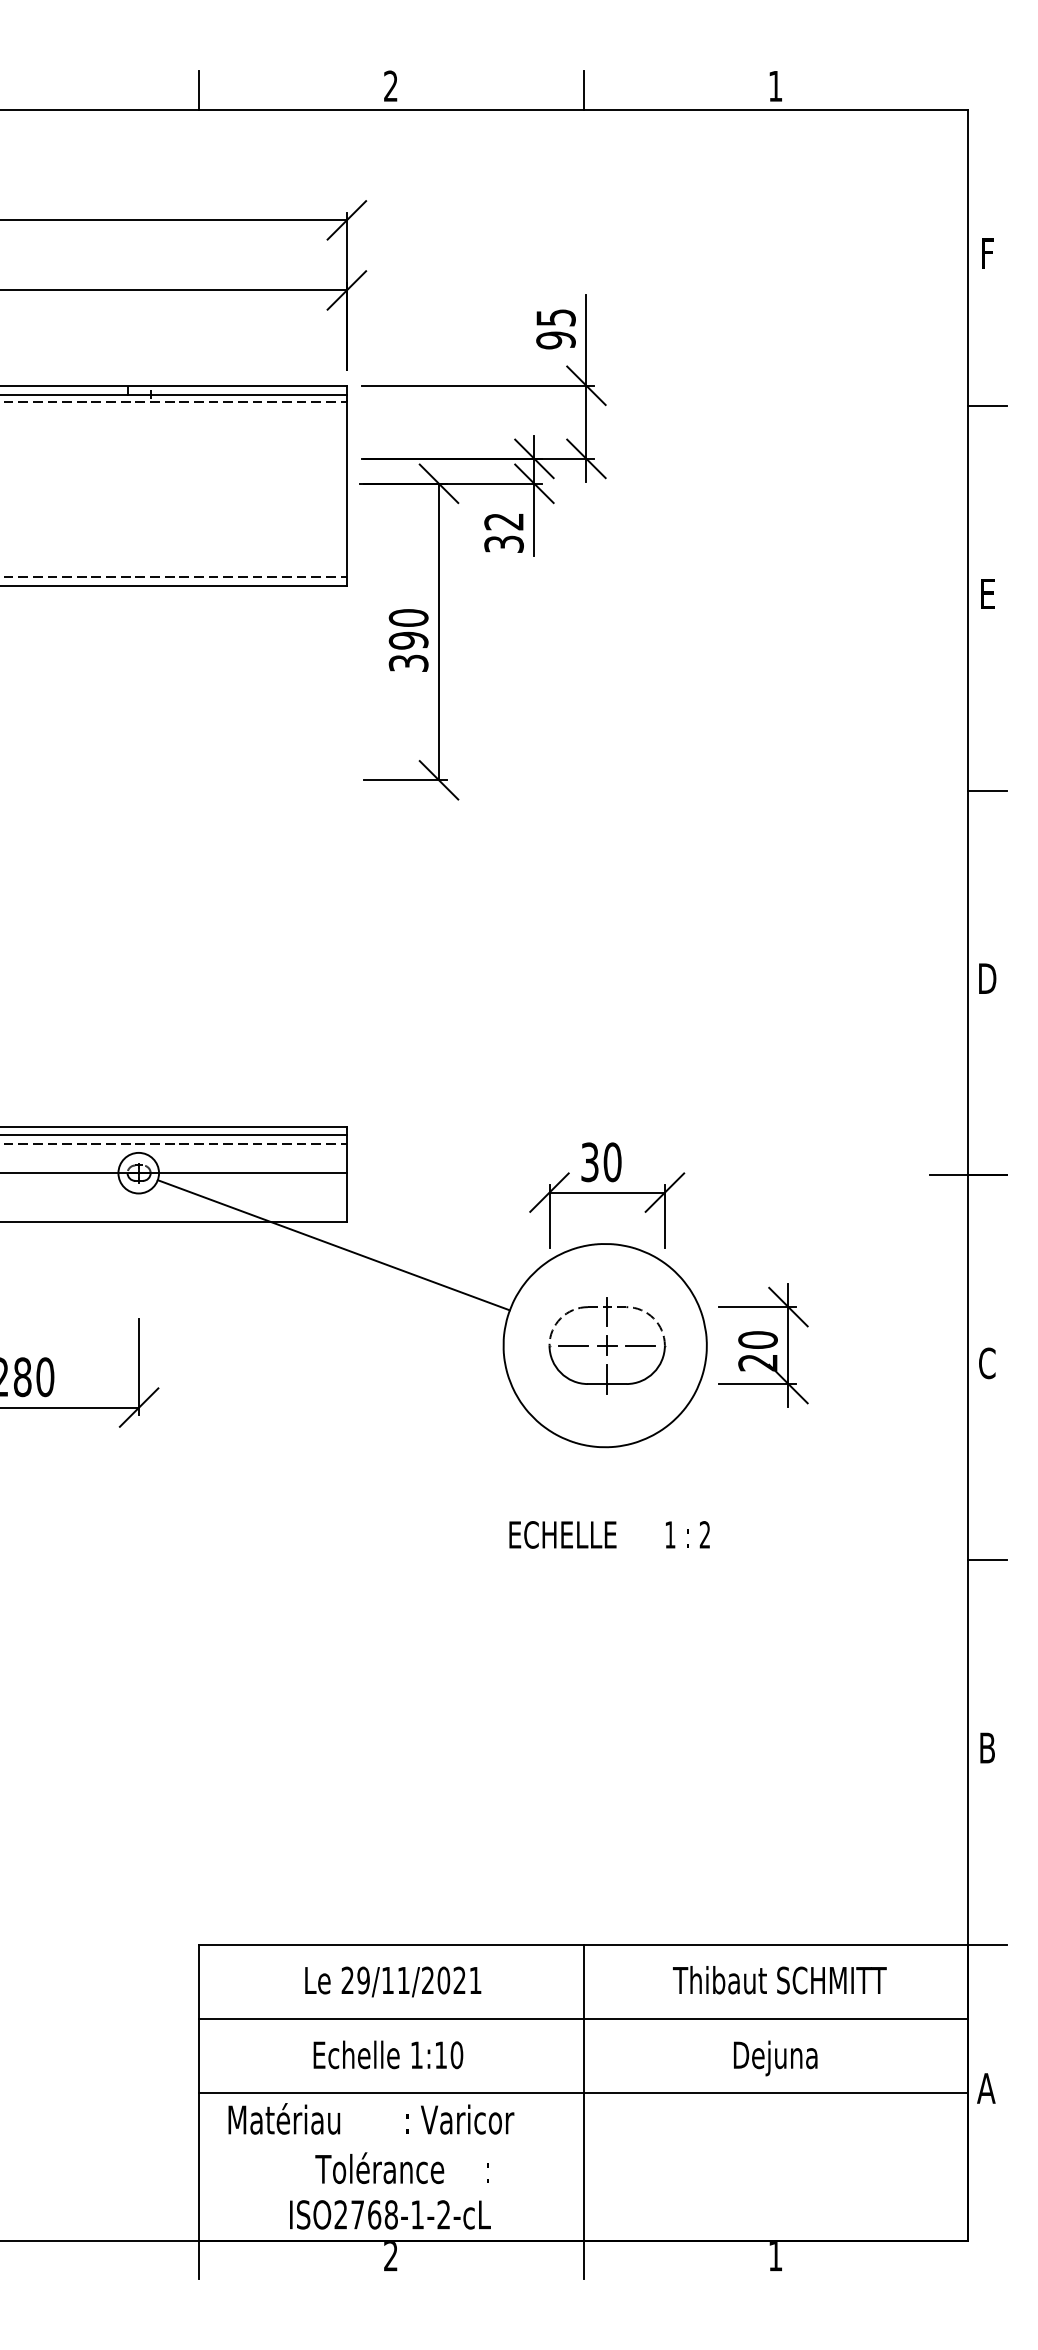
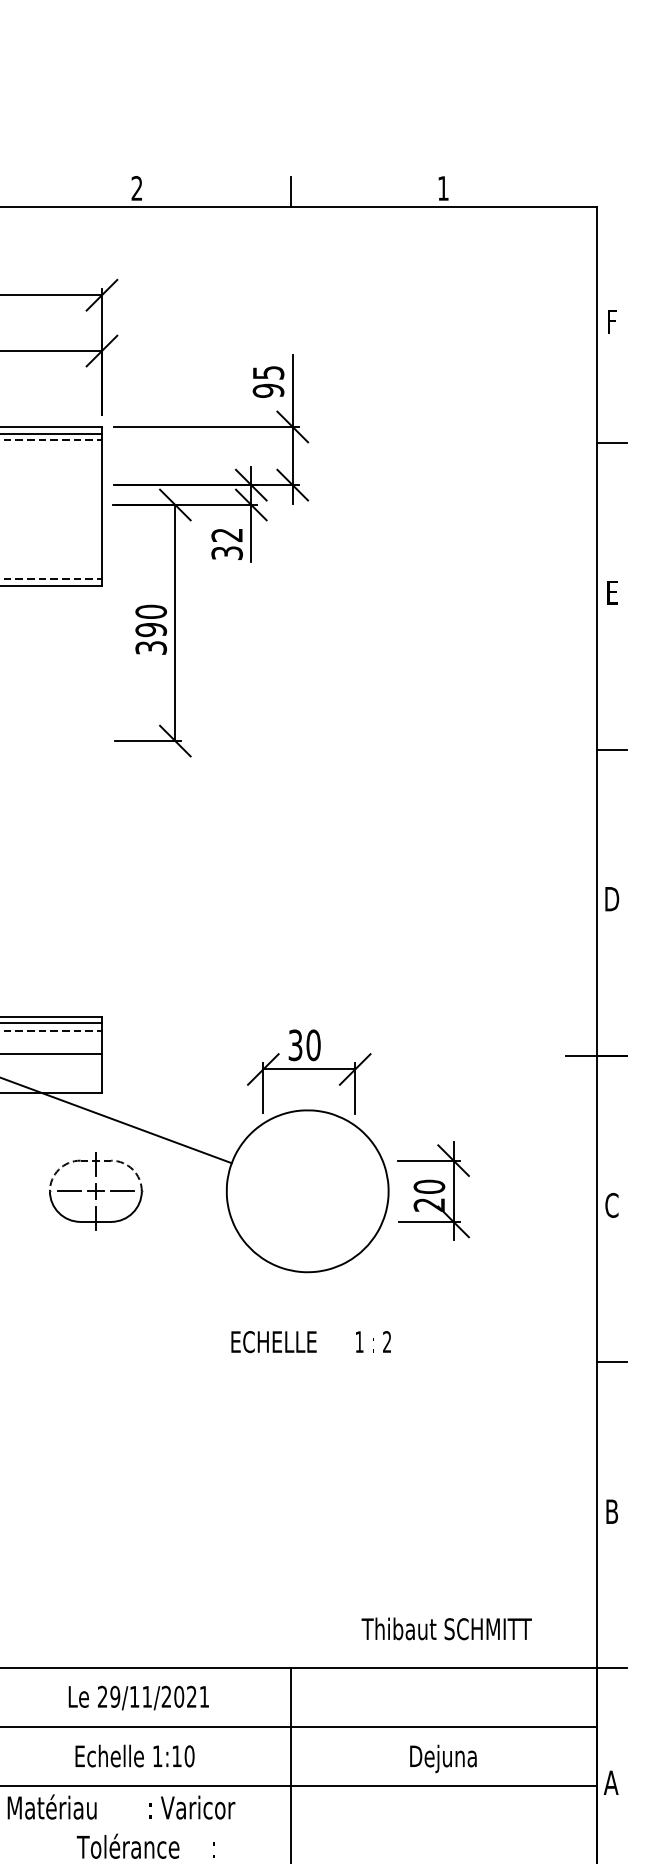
part: (607, 1345) -> (96, 1191), moved
text: (779, 1980) -> (446, 1629), moved

